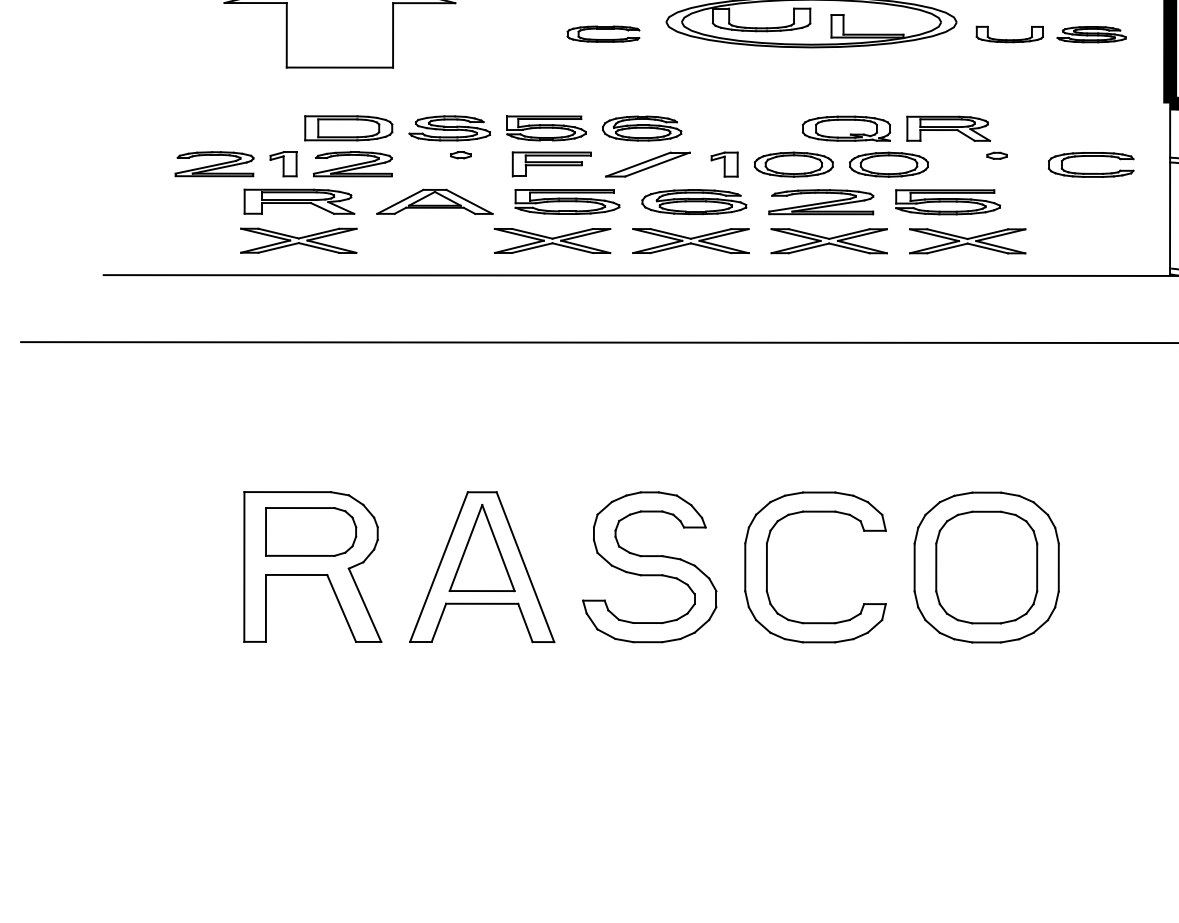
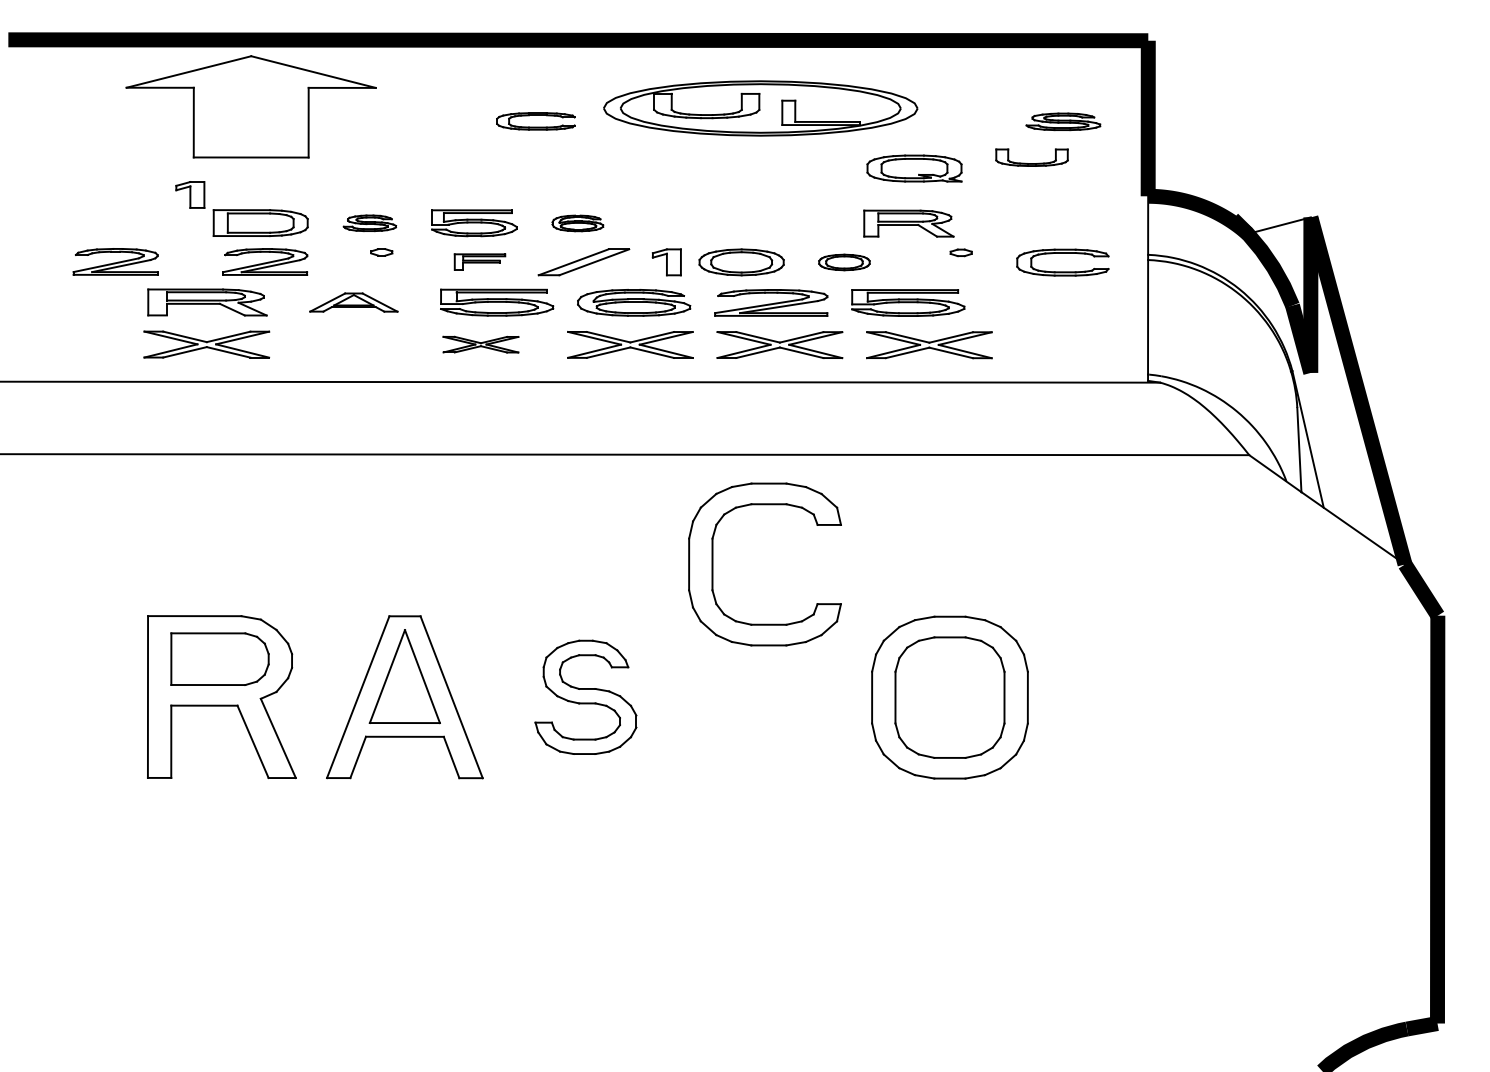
part: (1009, 34) -> (1031, 157), moved
part: (449, 128) -> (369, 223), size x0.6
part: (641, 128) -> (577, 223), size x0.6
part: (846, 128) -> (914, 168), moved
part: (283, 163) -> (190, 194), moved
part: (551, 163) -> (479, 261), size x0.6
part: (889, 164) -> (844, 262), size x0.6
part: (434, 201) -> (353, 302), size x0.7
part: (552, 240) -> (480, 344), size x0.6
part: (649, 567) -> (585, 697), size x0.7
part: (767, 567) -> (713, 564), moved

